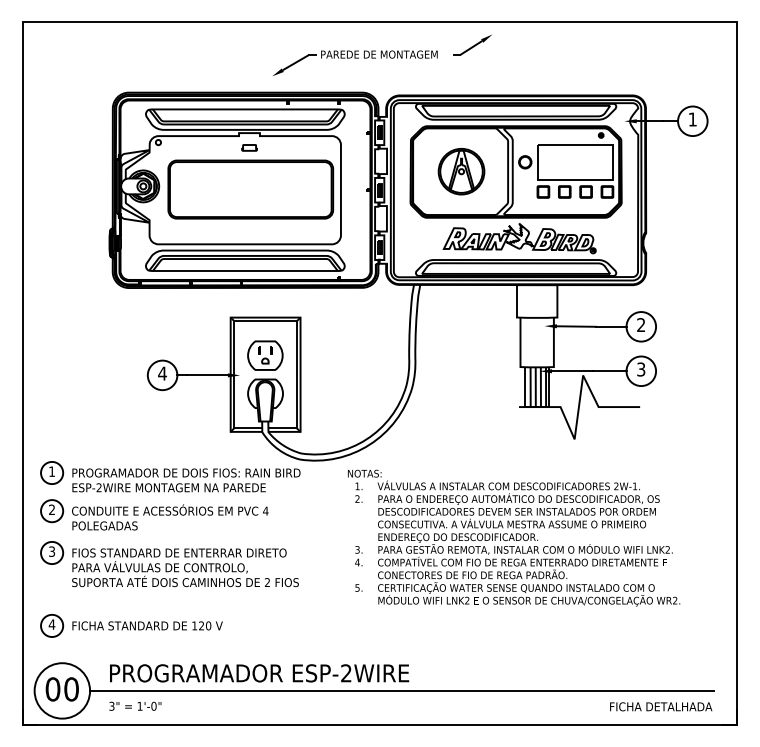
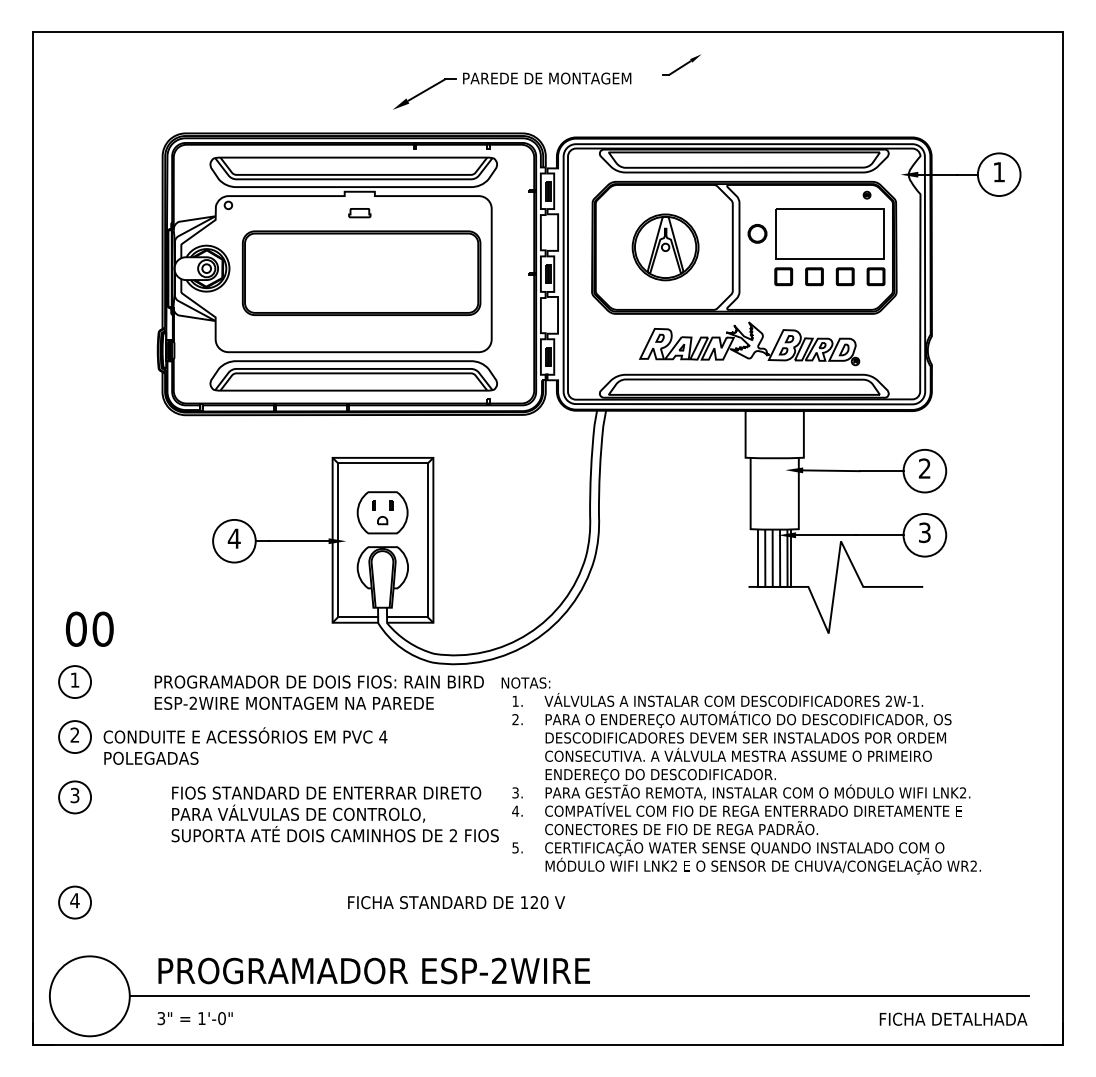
part: (472, 45) -> (681, 65), size x0.7
text: (186, 480) -> (319, 692), moved
text: (185, 567) -> (335, 813), moved
text: (147, 625) -> (456, 901), moved
text: (61, 689) -> (88, 629), moved

